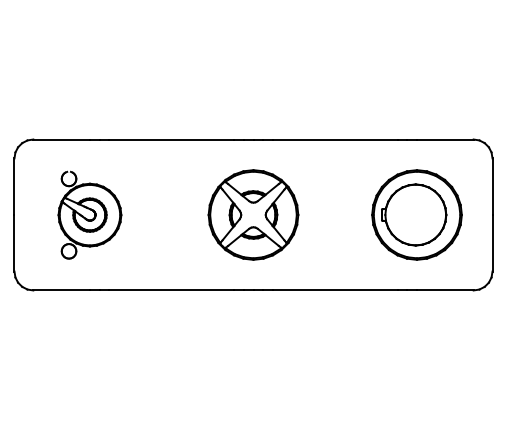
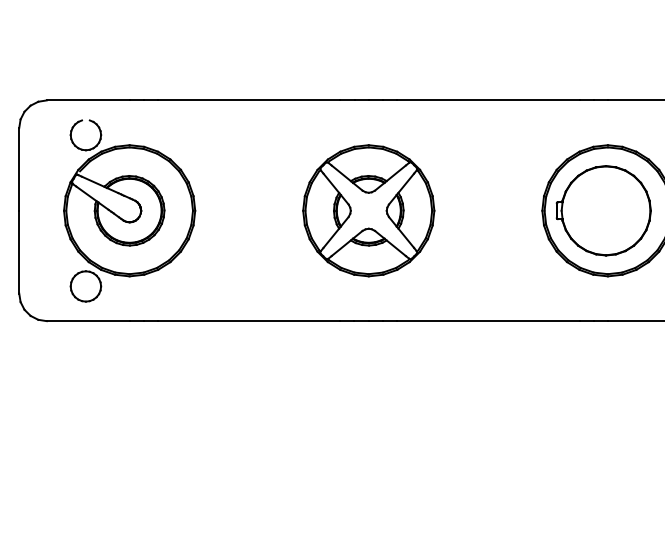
part: (89, 215) -> (128, 211), size x1.43

